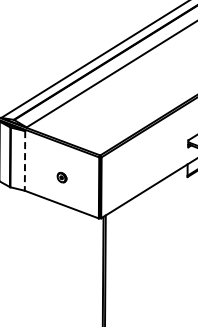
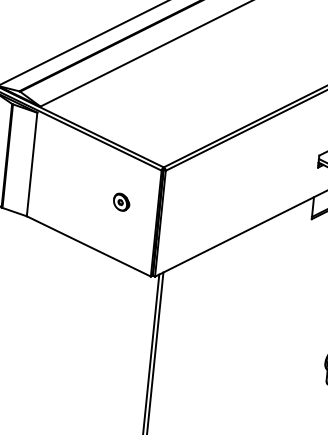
line: (25, 160) -> (32, 163), dashed -> solid
part: (61, 177) -> (120, 201), moved

